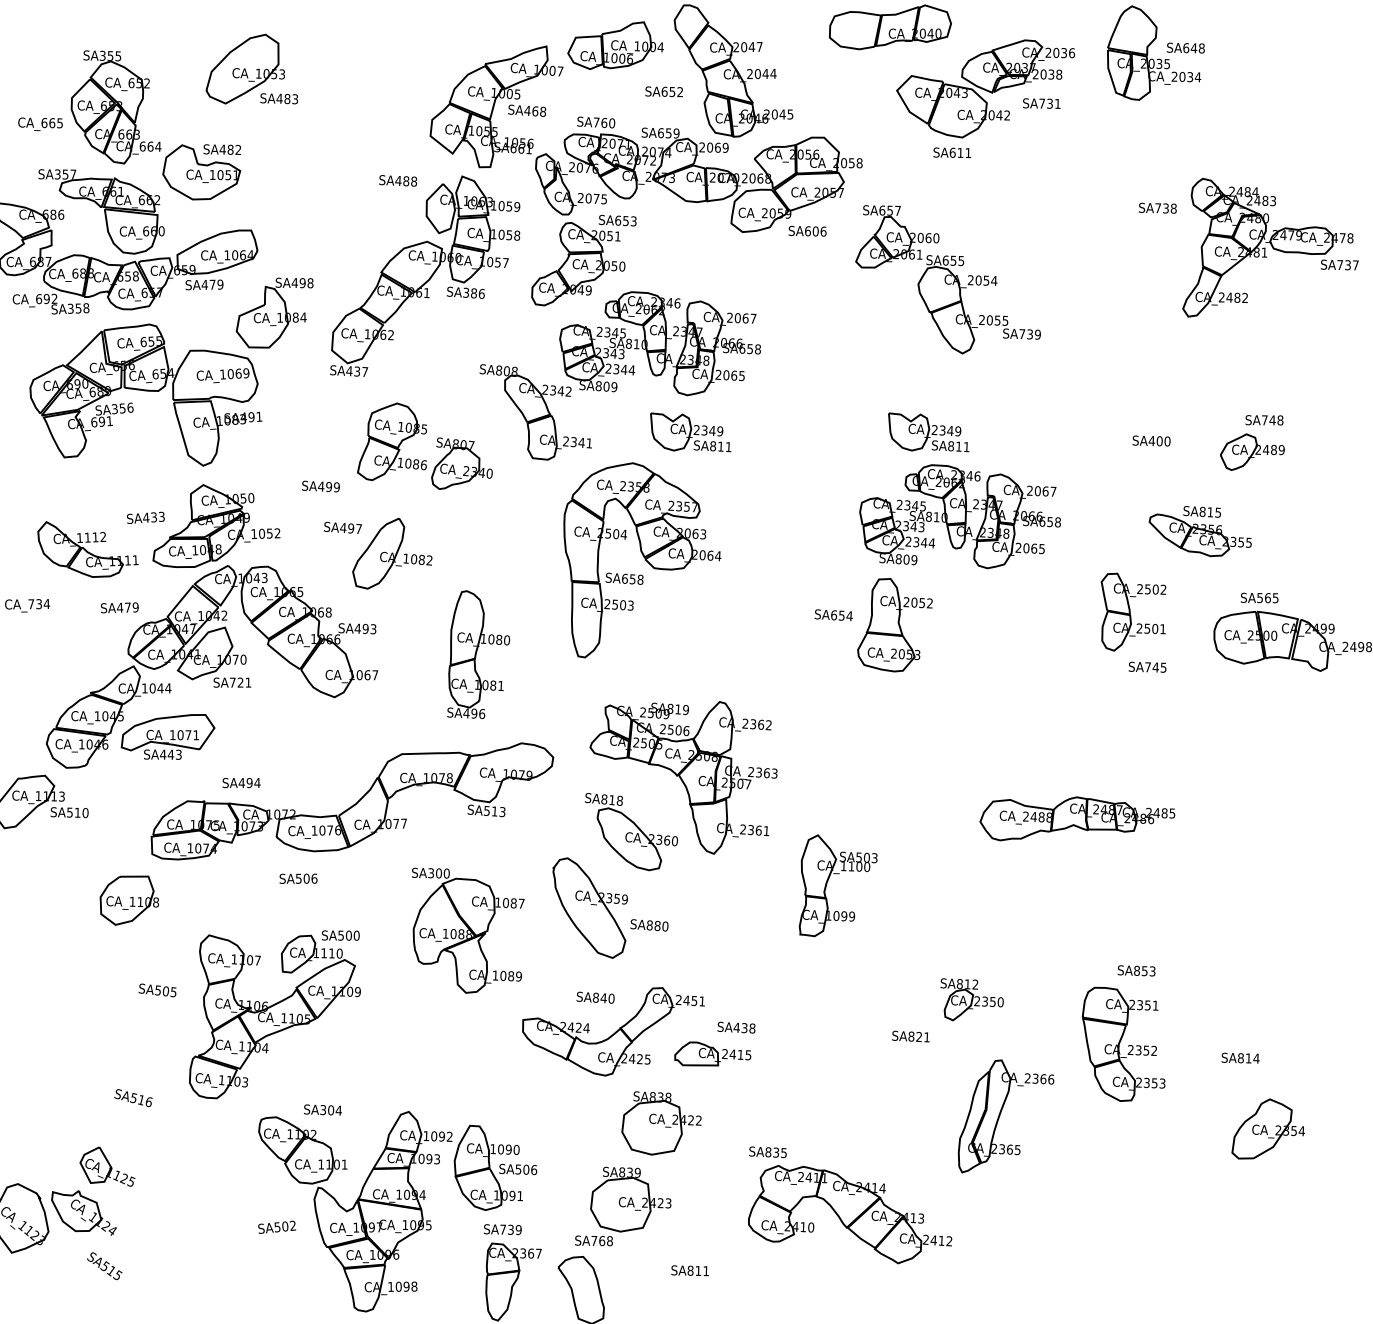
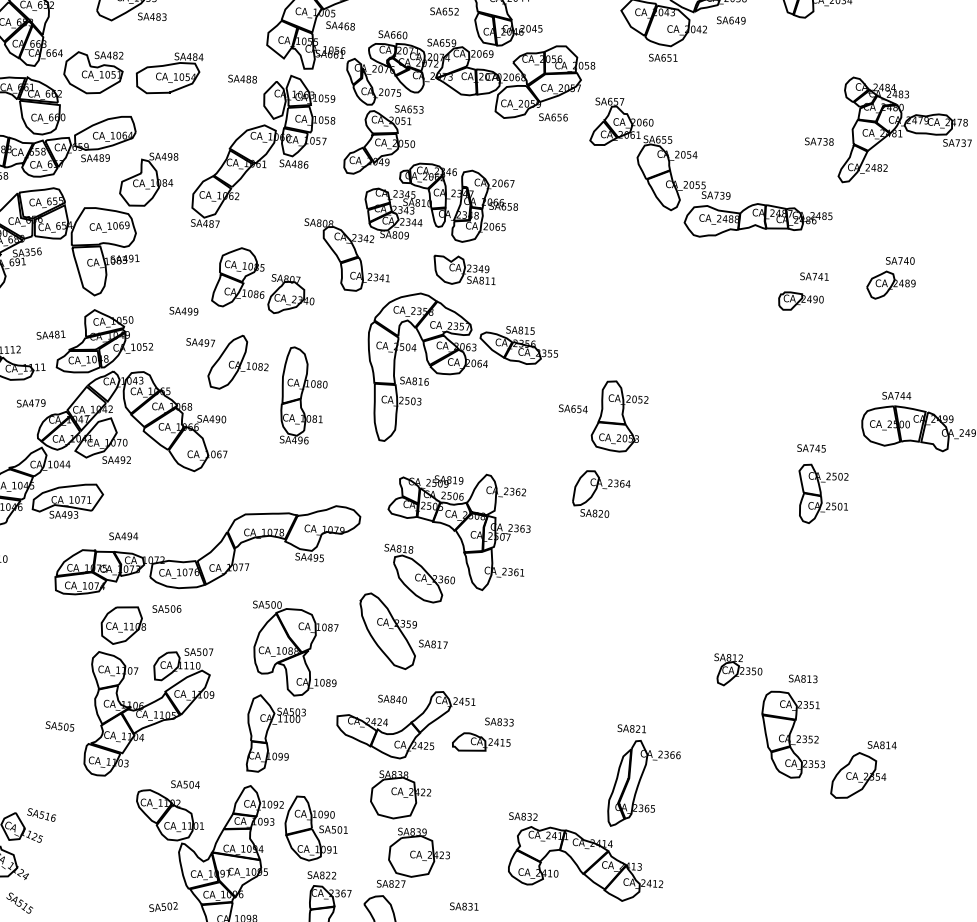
text: (1049, 103) -> (737, 20), SA731 -> SA649
text: (596, 122) -> (393, 34), SA760 -> SA660
text: (960, 153) -> (669, 58), SA611 -> SA651
part: (302, 173) -> (169, 73), added
text: (1157, 207) -> (819, 141), moved
text: (815, 231) -> (559, 117), SA606 -> SA656
text: (212, 284) -> (101, 157), SA479 -> SA489
text: (465, 292) -> (293, 163), SA386 -> SA486
text: (357, 371) -> (211, 223), SA437 -> SA487
text: (1280, 420) -> (912, 261), SA748 -> SA740
part: (928, 432) -> (645, 270), removed
text: (1159, 441) -> (820, 277), SA400 -> SA741
part: (1133, 472) -> (800, 300), added
text: (157, 516) -> (59, 333), SA433 -> SA481
part: (959, 516) -> (668, 333), removed
part: (1199, 531) -> (518, 345), moved
text: (632, 578) -> (420, 381), SA658 -> SA816
text: (1267, 598) -> (902, 396), SA565 -> SA744
part: (1133, 611) -> (823, 493), moved
text: (373, 629) -> (223, 419), SA493 -> SA490
part: (478, 654) -> (303, 395), moved
text: (239, 682) -> (122, 459), SA721 -> SA492
part: (872, 720) -> (602, 488), added
text: (170, 754) -> (69, 514), SA443 -> SA493
text: (494, 810) -> (315, 557), SA513 -> SA495
part: (1077, 818) -> (758, 220), moved
text: (430, 872) -> (267, 604), SA300 -> SA500
part: (828, 881) -> (268, 730), moved
part: (128, 900) -> (122, 625), moved
text: (661, 925) -> (442, 644), SA880 -> SA817
text: (356, 935) -> (210, 652), SA500 -> SA507
text: (1144, 971) -> (809, 679), SA853 -> SA813
text: (157, 990) -> (59, 726), moved
part: (971, 999) -> (737, 669), moved
text: (744, 1027) -> (505, 721), SA438 -> SA833
text: (133, 1098) -> (41, 815), moved
text: (323, 1109) -> (185, 784), SA304 -> SA504
part: (1005, 1116) -> (643, 783), moved
part: (661, 1123) -> (400, 794), moved
part: (1267, 1128) -> (857, 775), moved
text: (783, 1152) -> (535, 816), SA835 -> SA832
text: (534, 1170) -> (346, 830), SA506 -> SA501
text: (277, 1226) -> (163, 906), moved
text: (510, 1229) -> (327, 875), SA739 -> SA822
text: (601, 1240) -> (396, 883), SA768 -> SA827
text: (698, 1270) -> (470, 906), SA811 -> SA831

